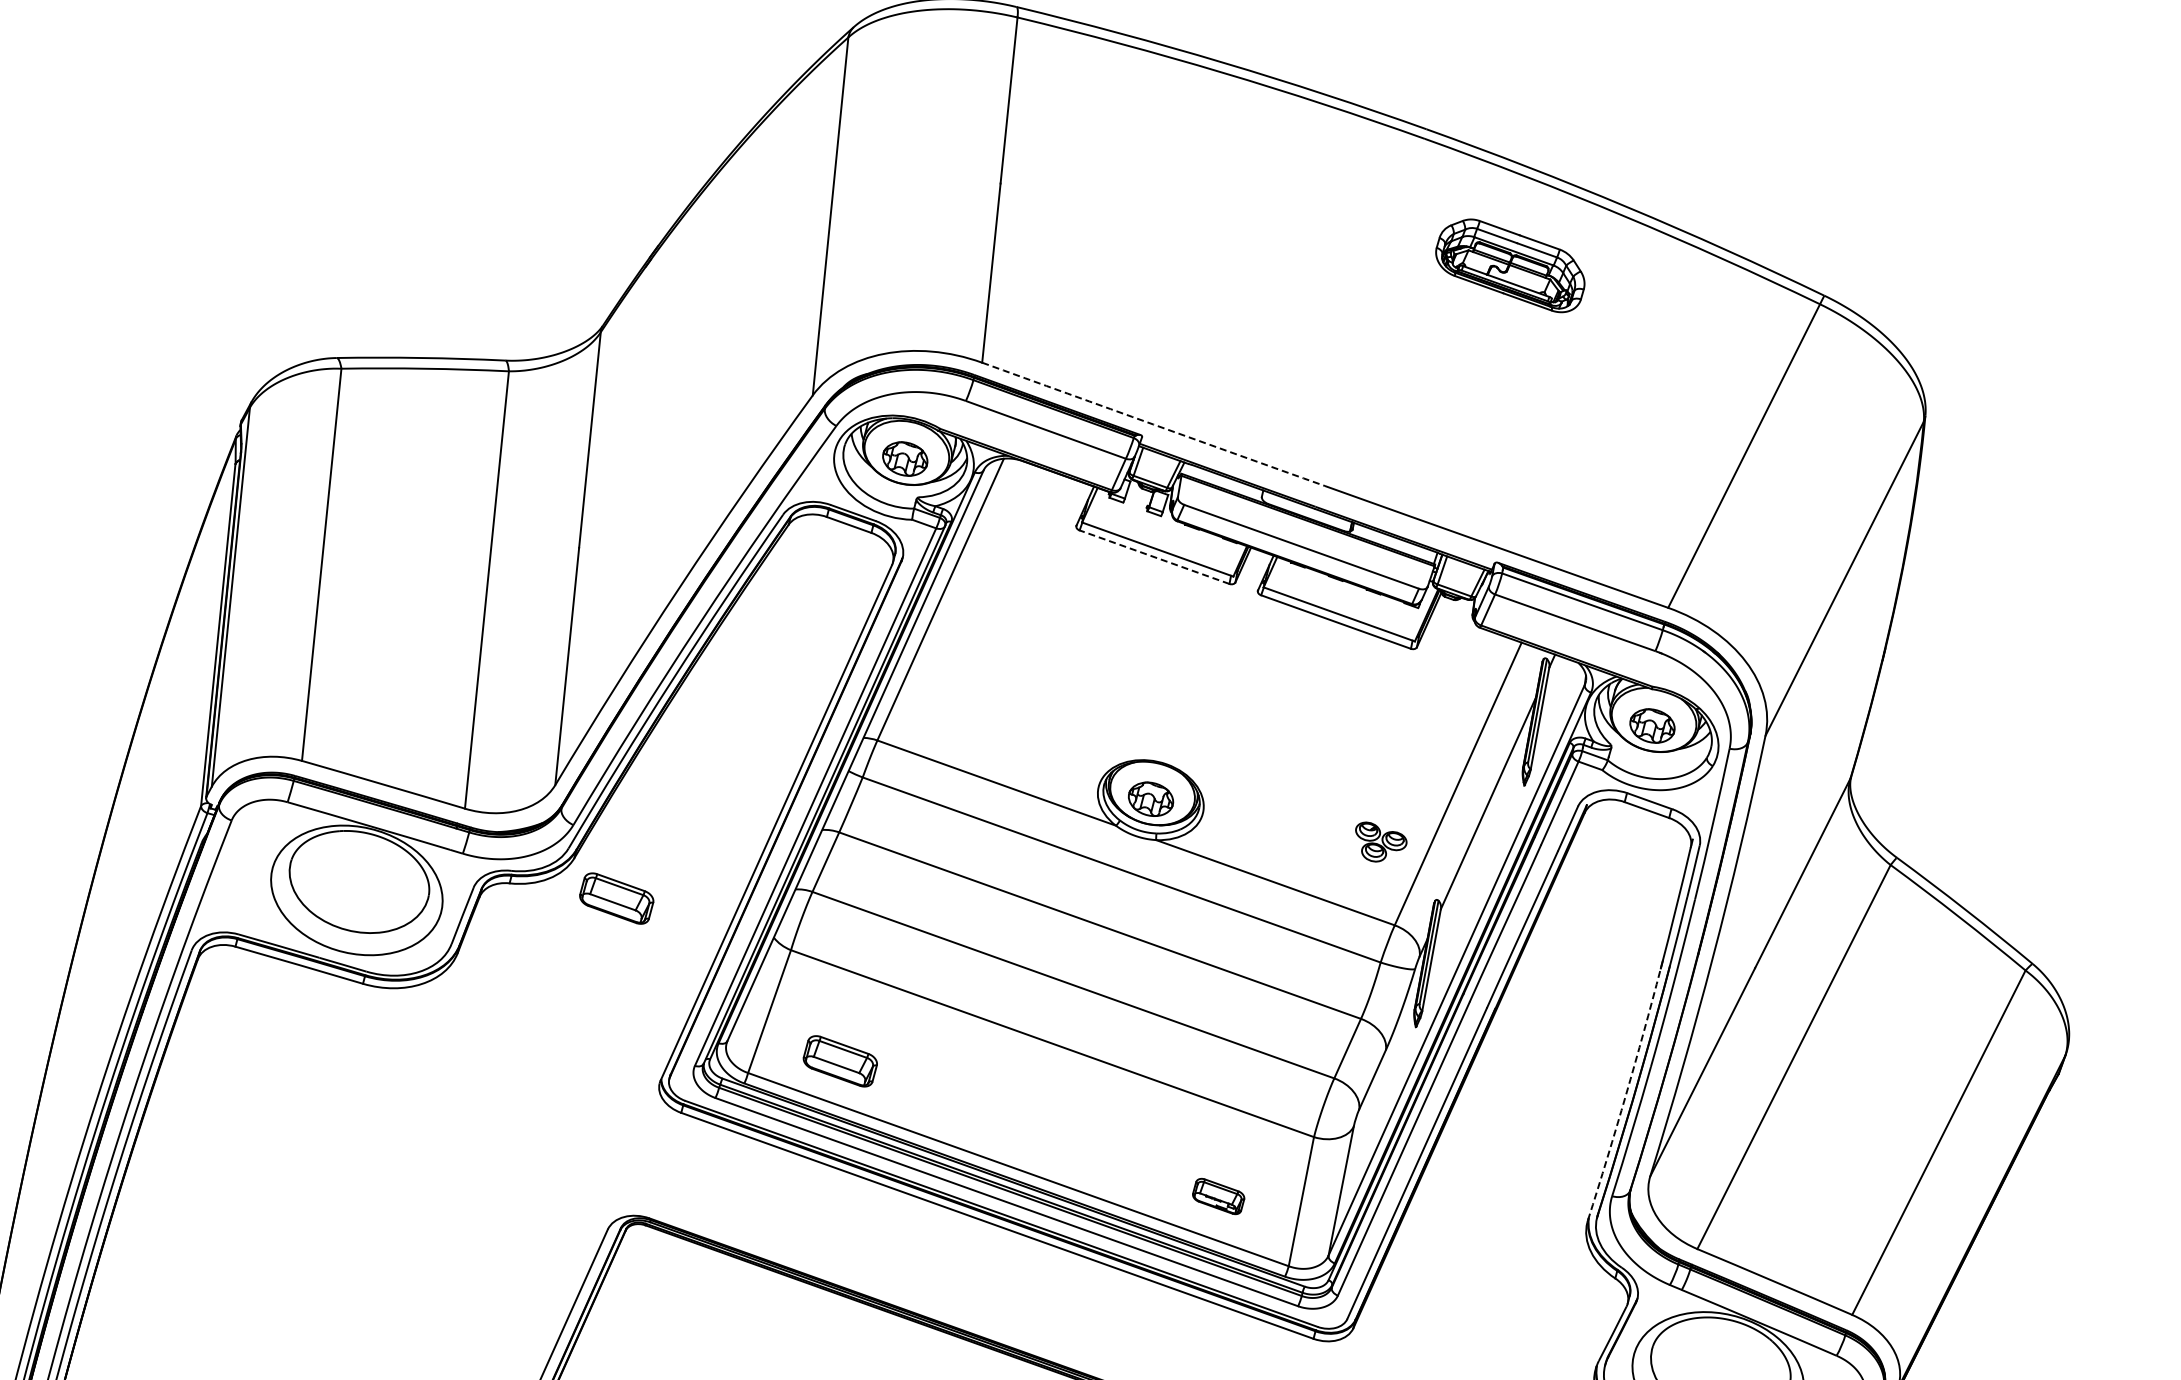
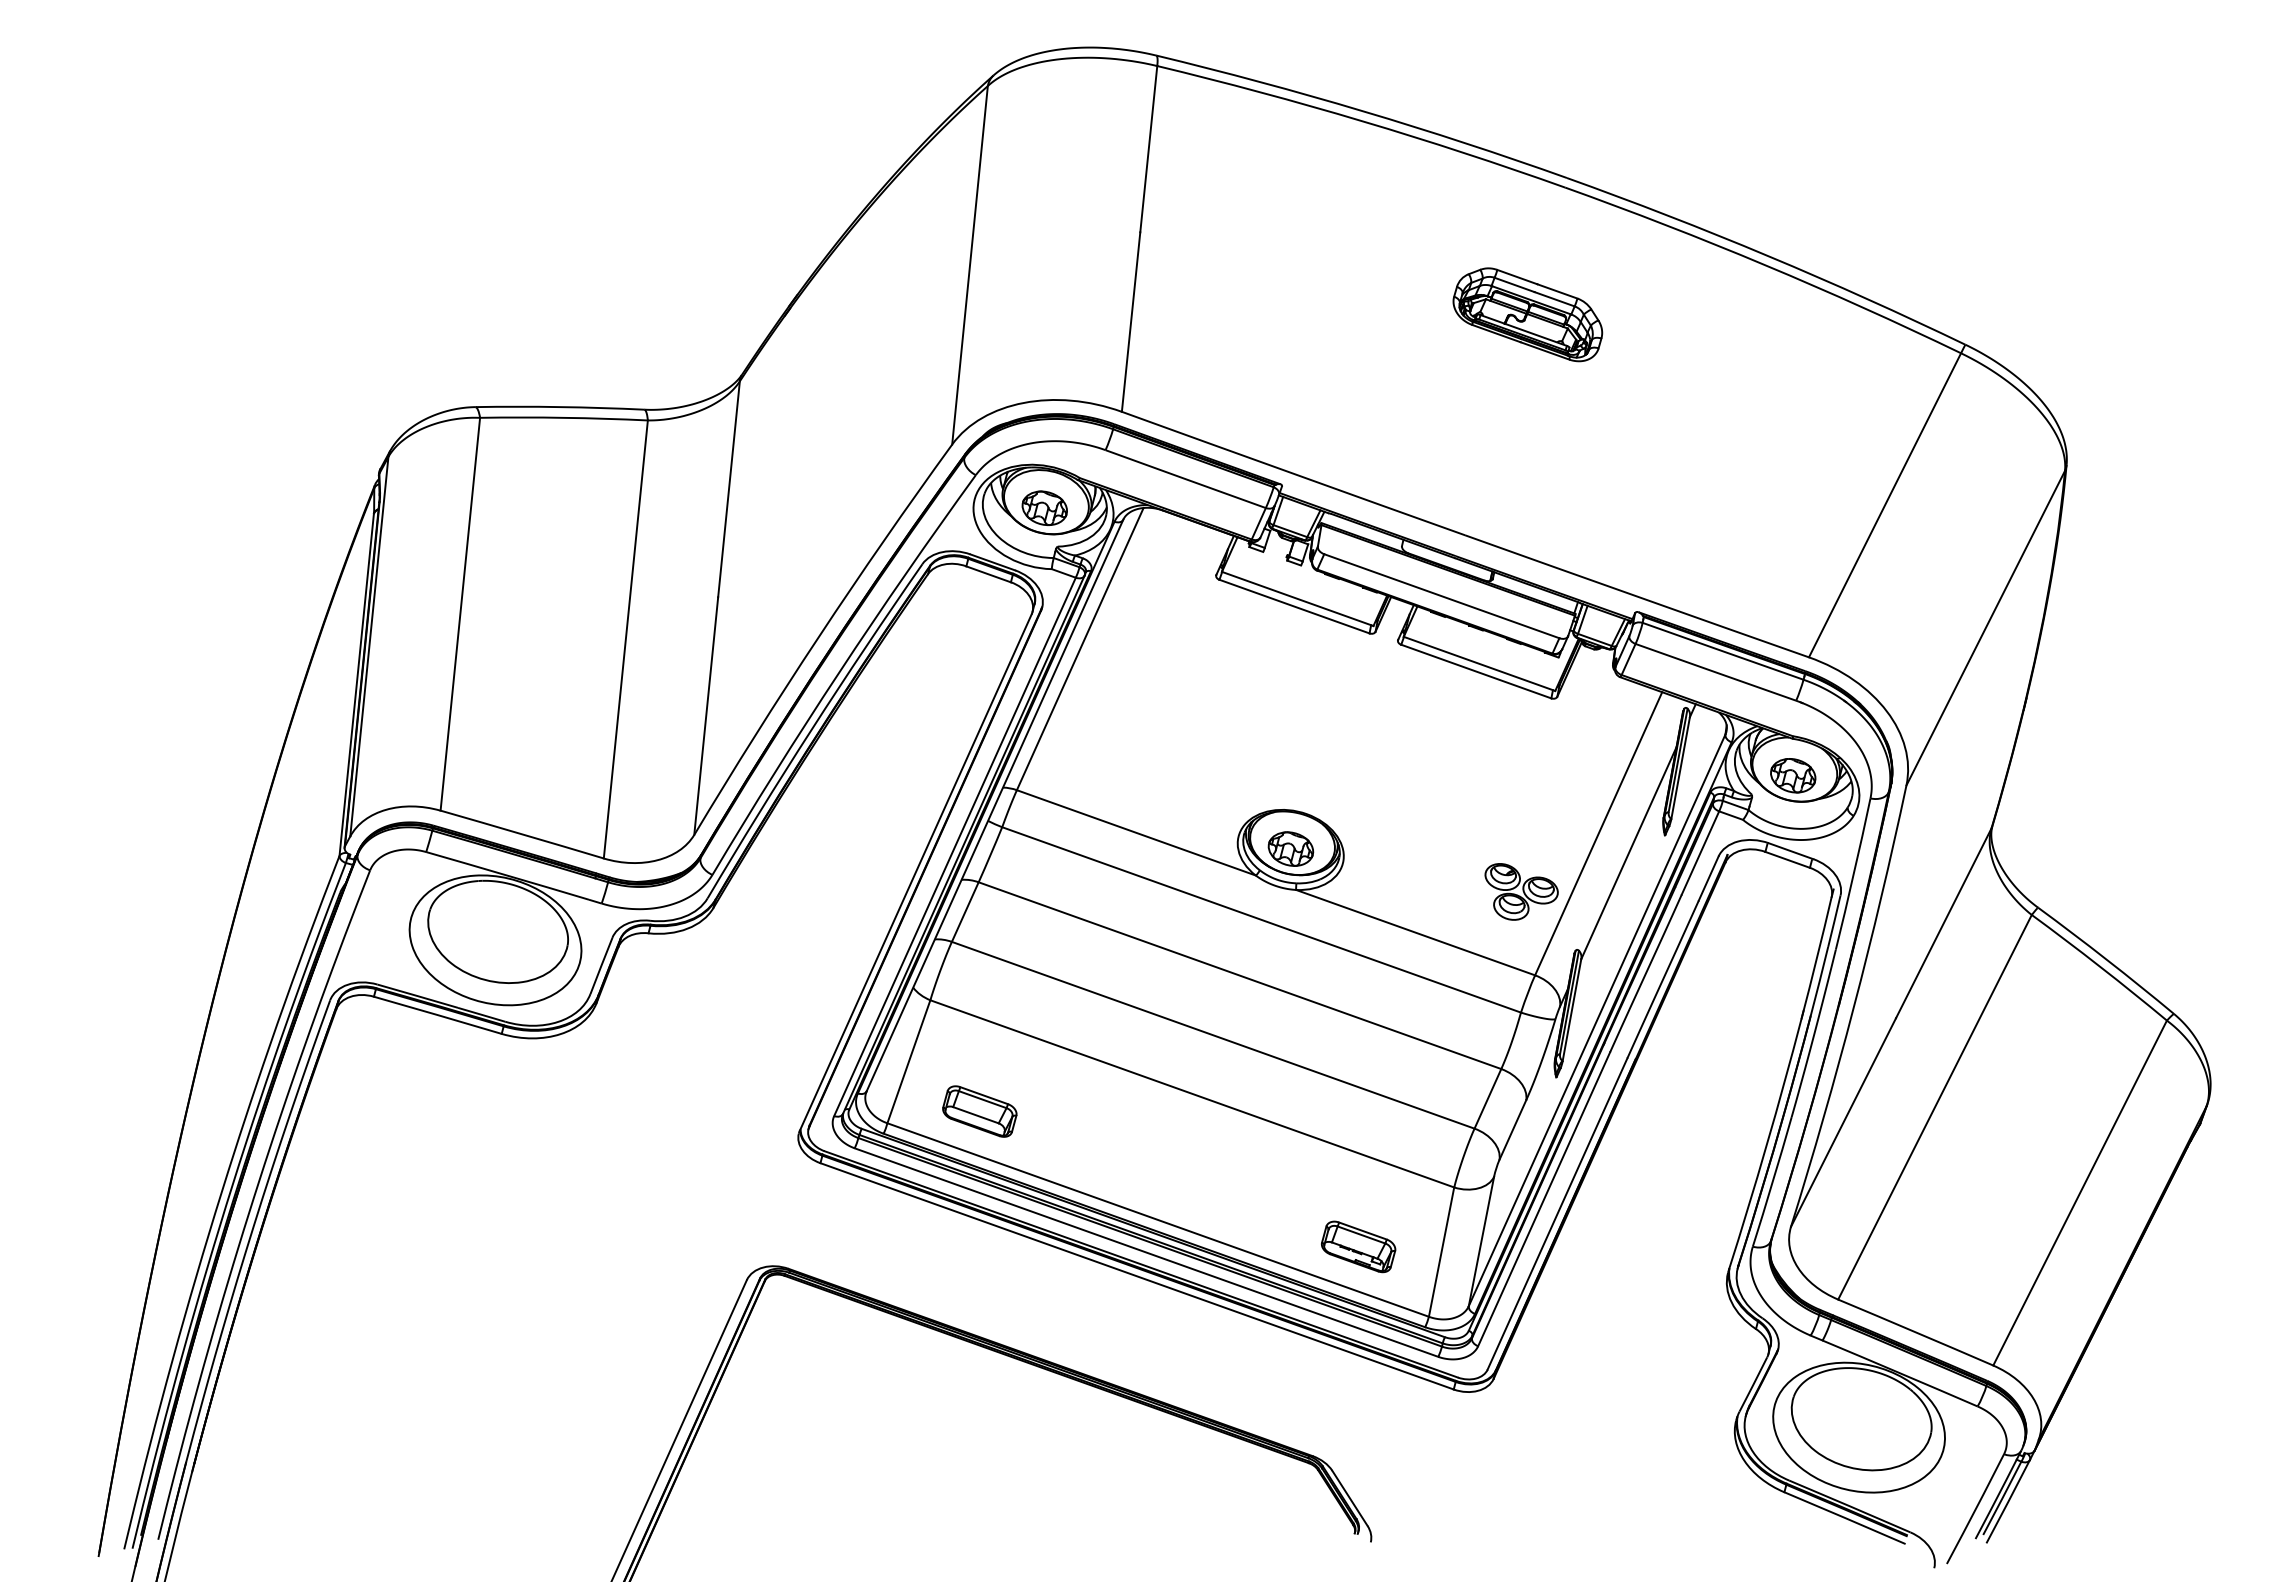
part: (1509, 265) -> (1527, 314), moved
arc: (1153, 424) -> (1293, 473), dashed -> solid
line: (1154, 557) -> (1294, 606), dashed -> solid
part: (1381, 841) -> (1521, 891), size x1.43
part: (616, 898) -> (755, 948), removed
arc: (1625, 1095) -> (1766, 1145), dashed -> solid
part: (1218, 1196) -> (1358, 1246), size x1.43

